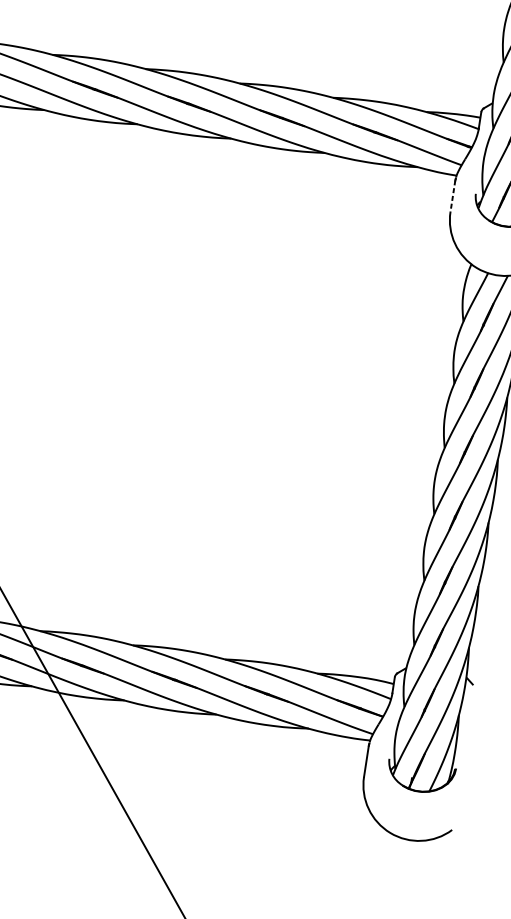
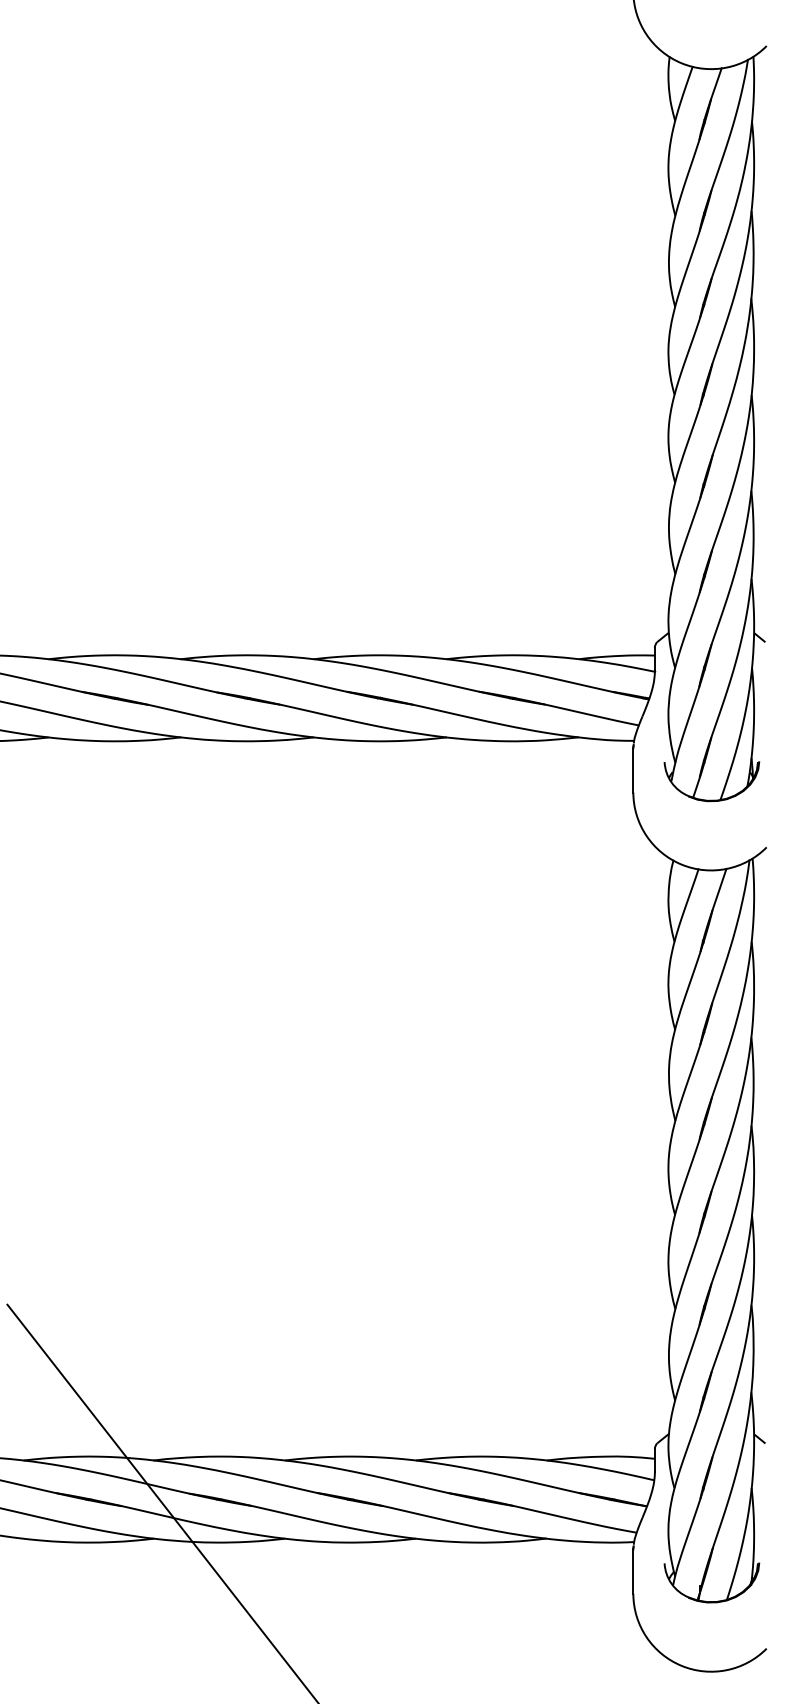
line: (453, 196) -> (633, 770), dashed -> solid

